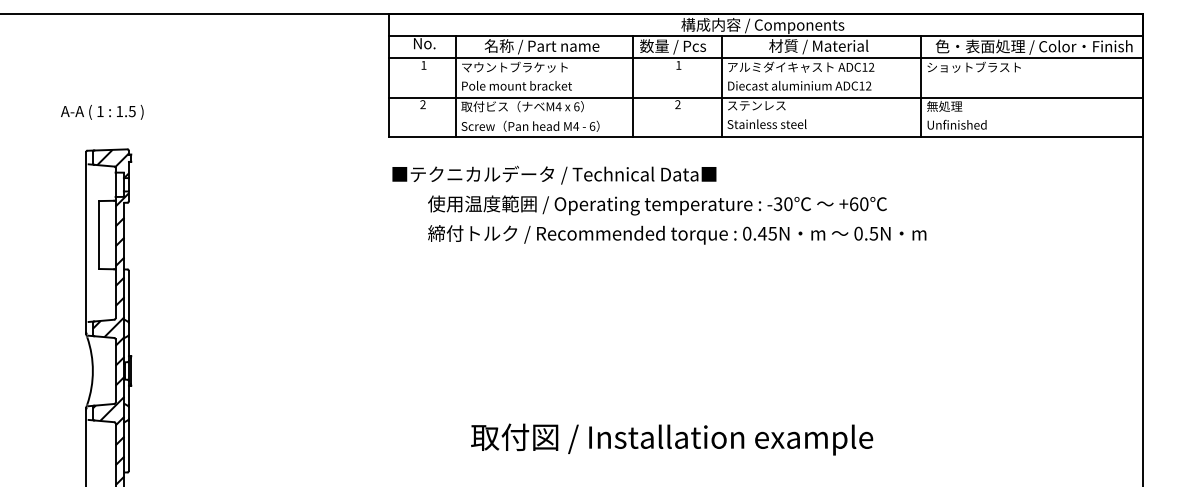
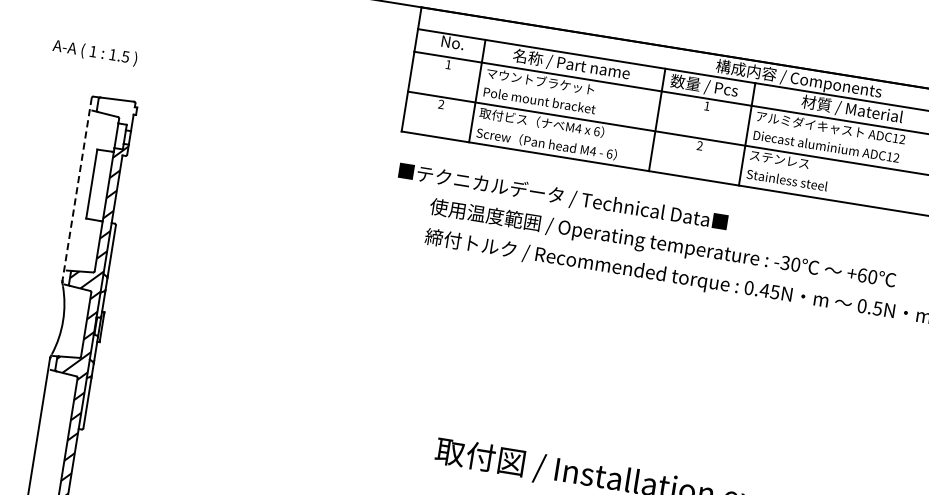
text: (102, 112) -> (95, 52), moved
hatch: (112, 163) -> (116, 113), removed
line: (86, 243) -> (77, 190), solid -> dashed

